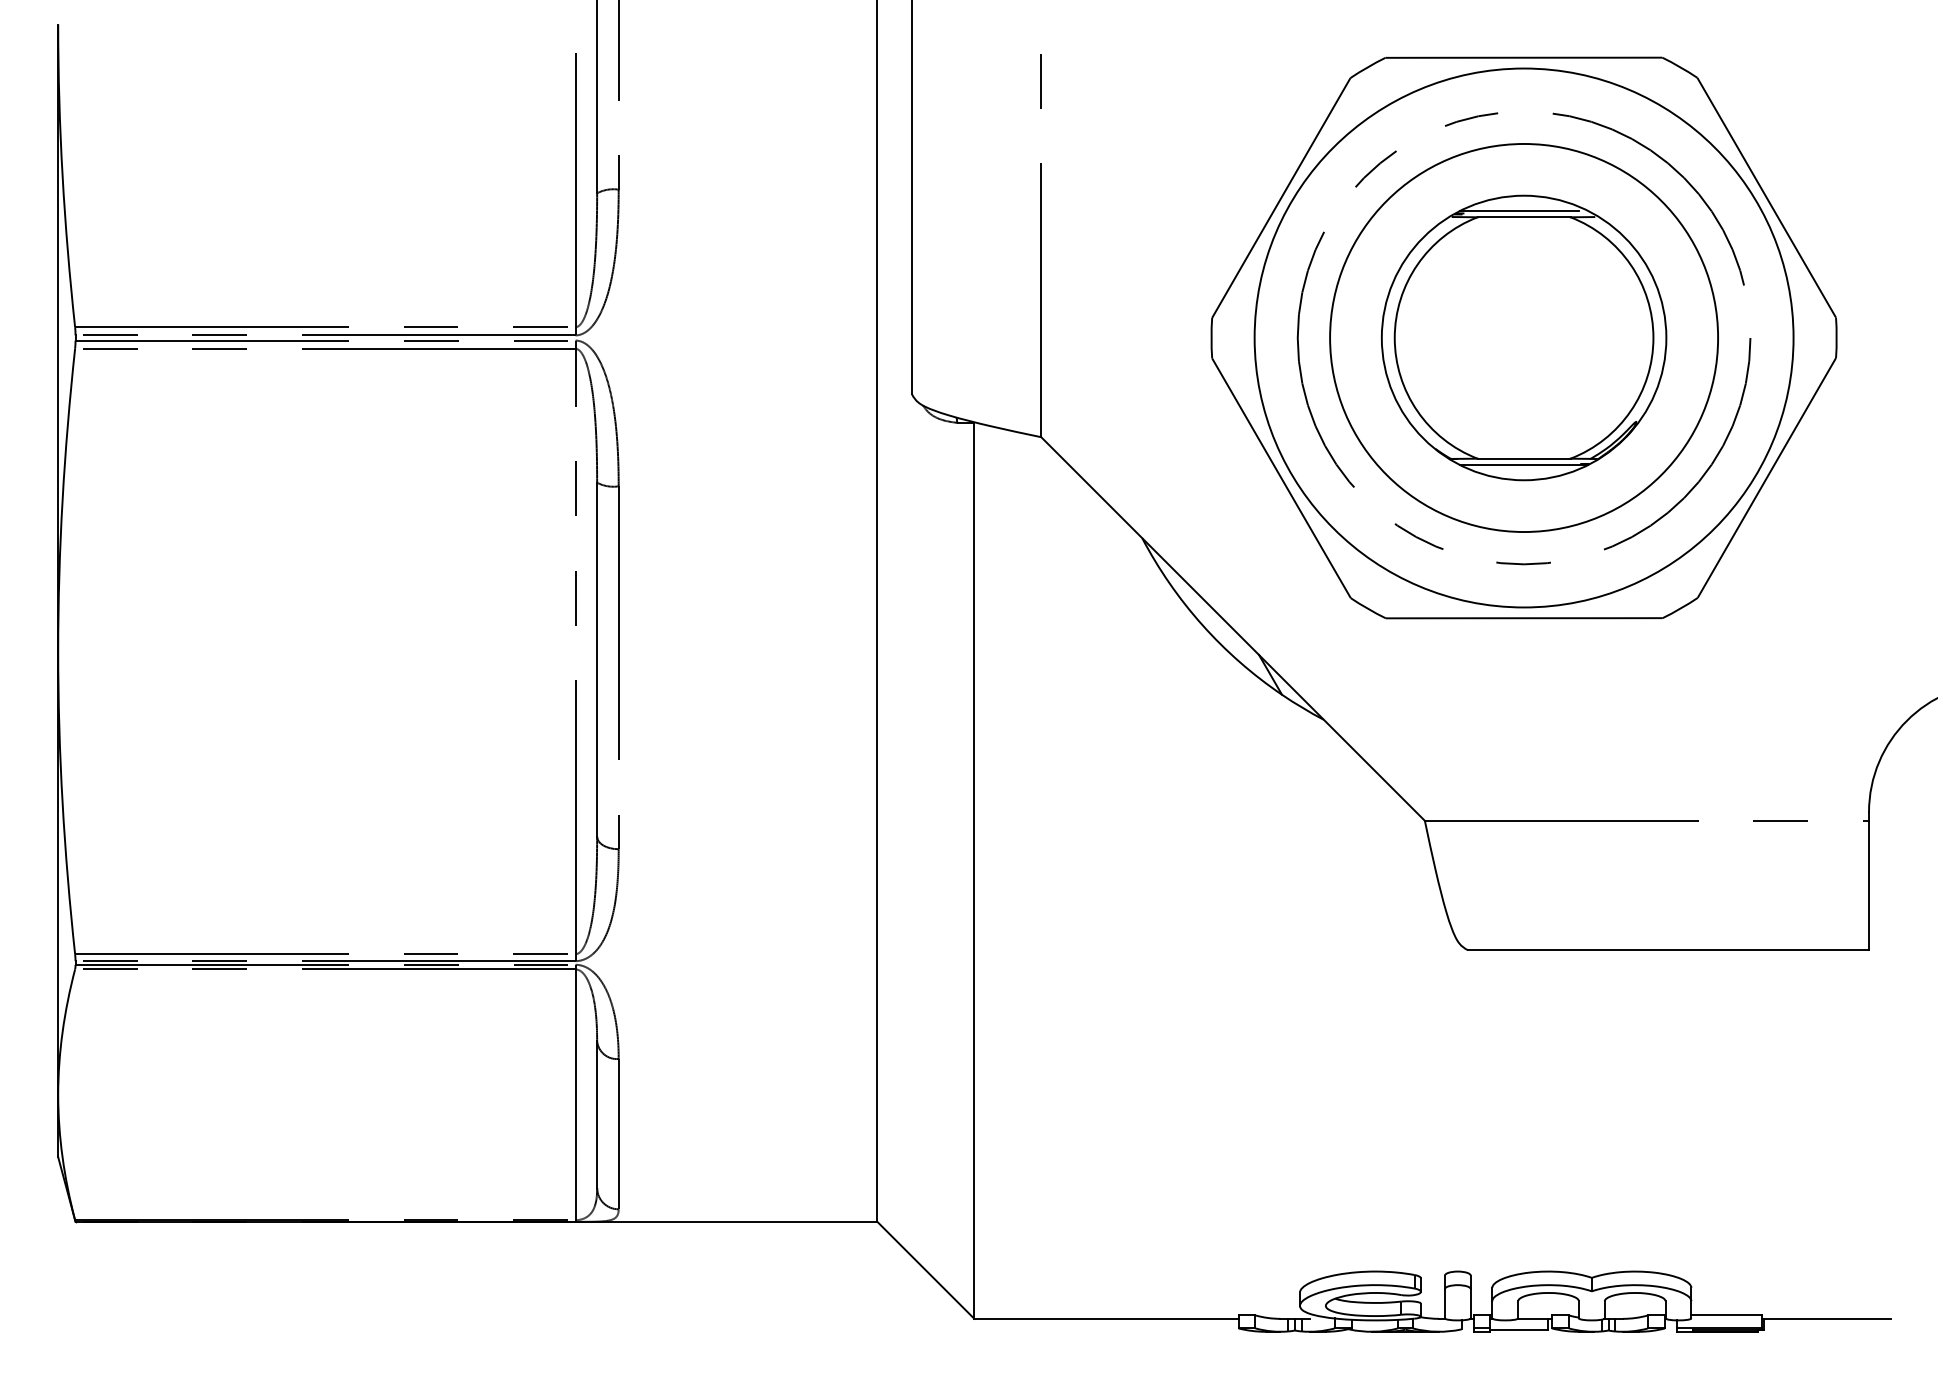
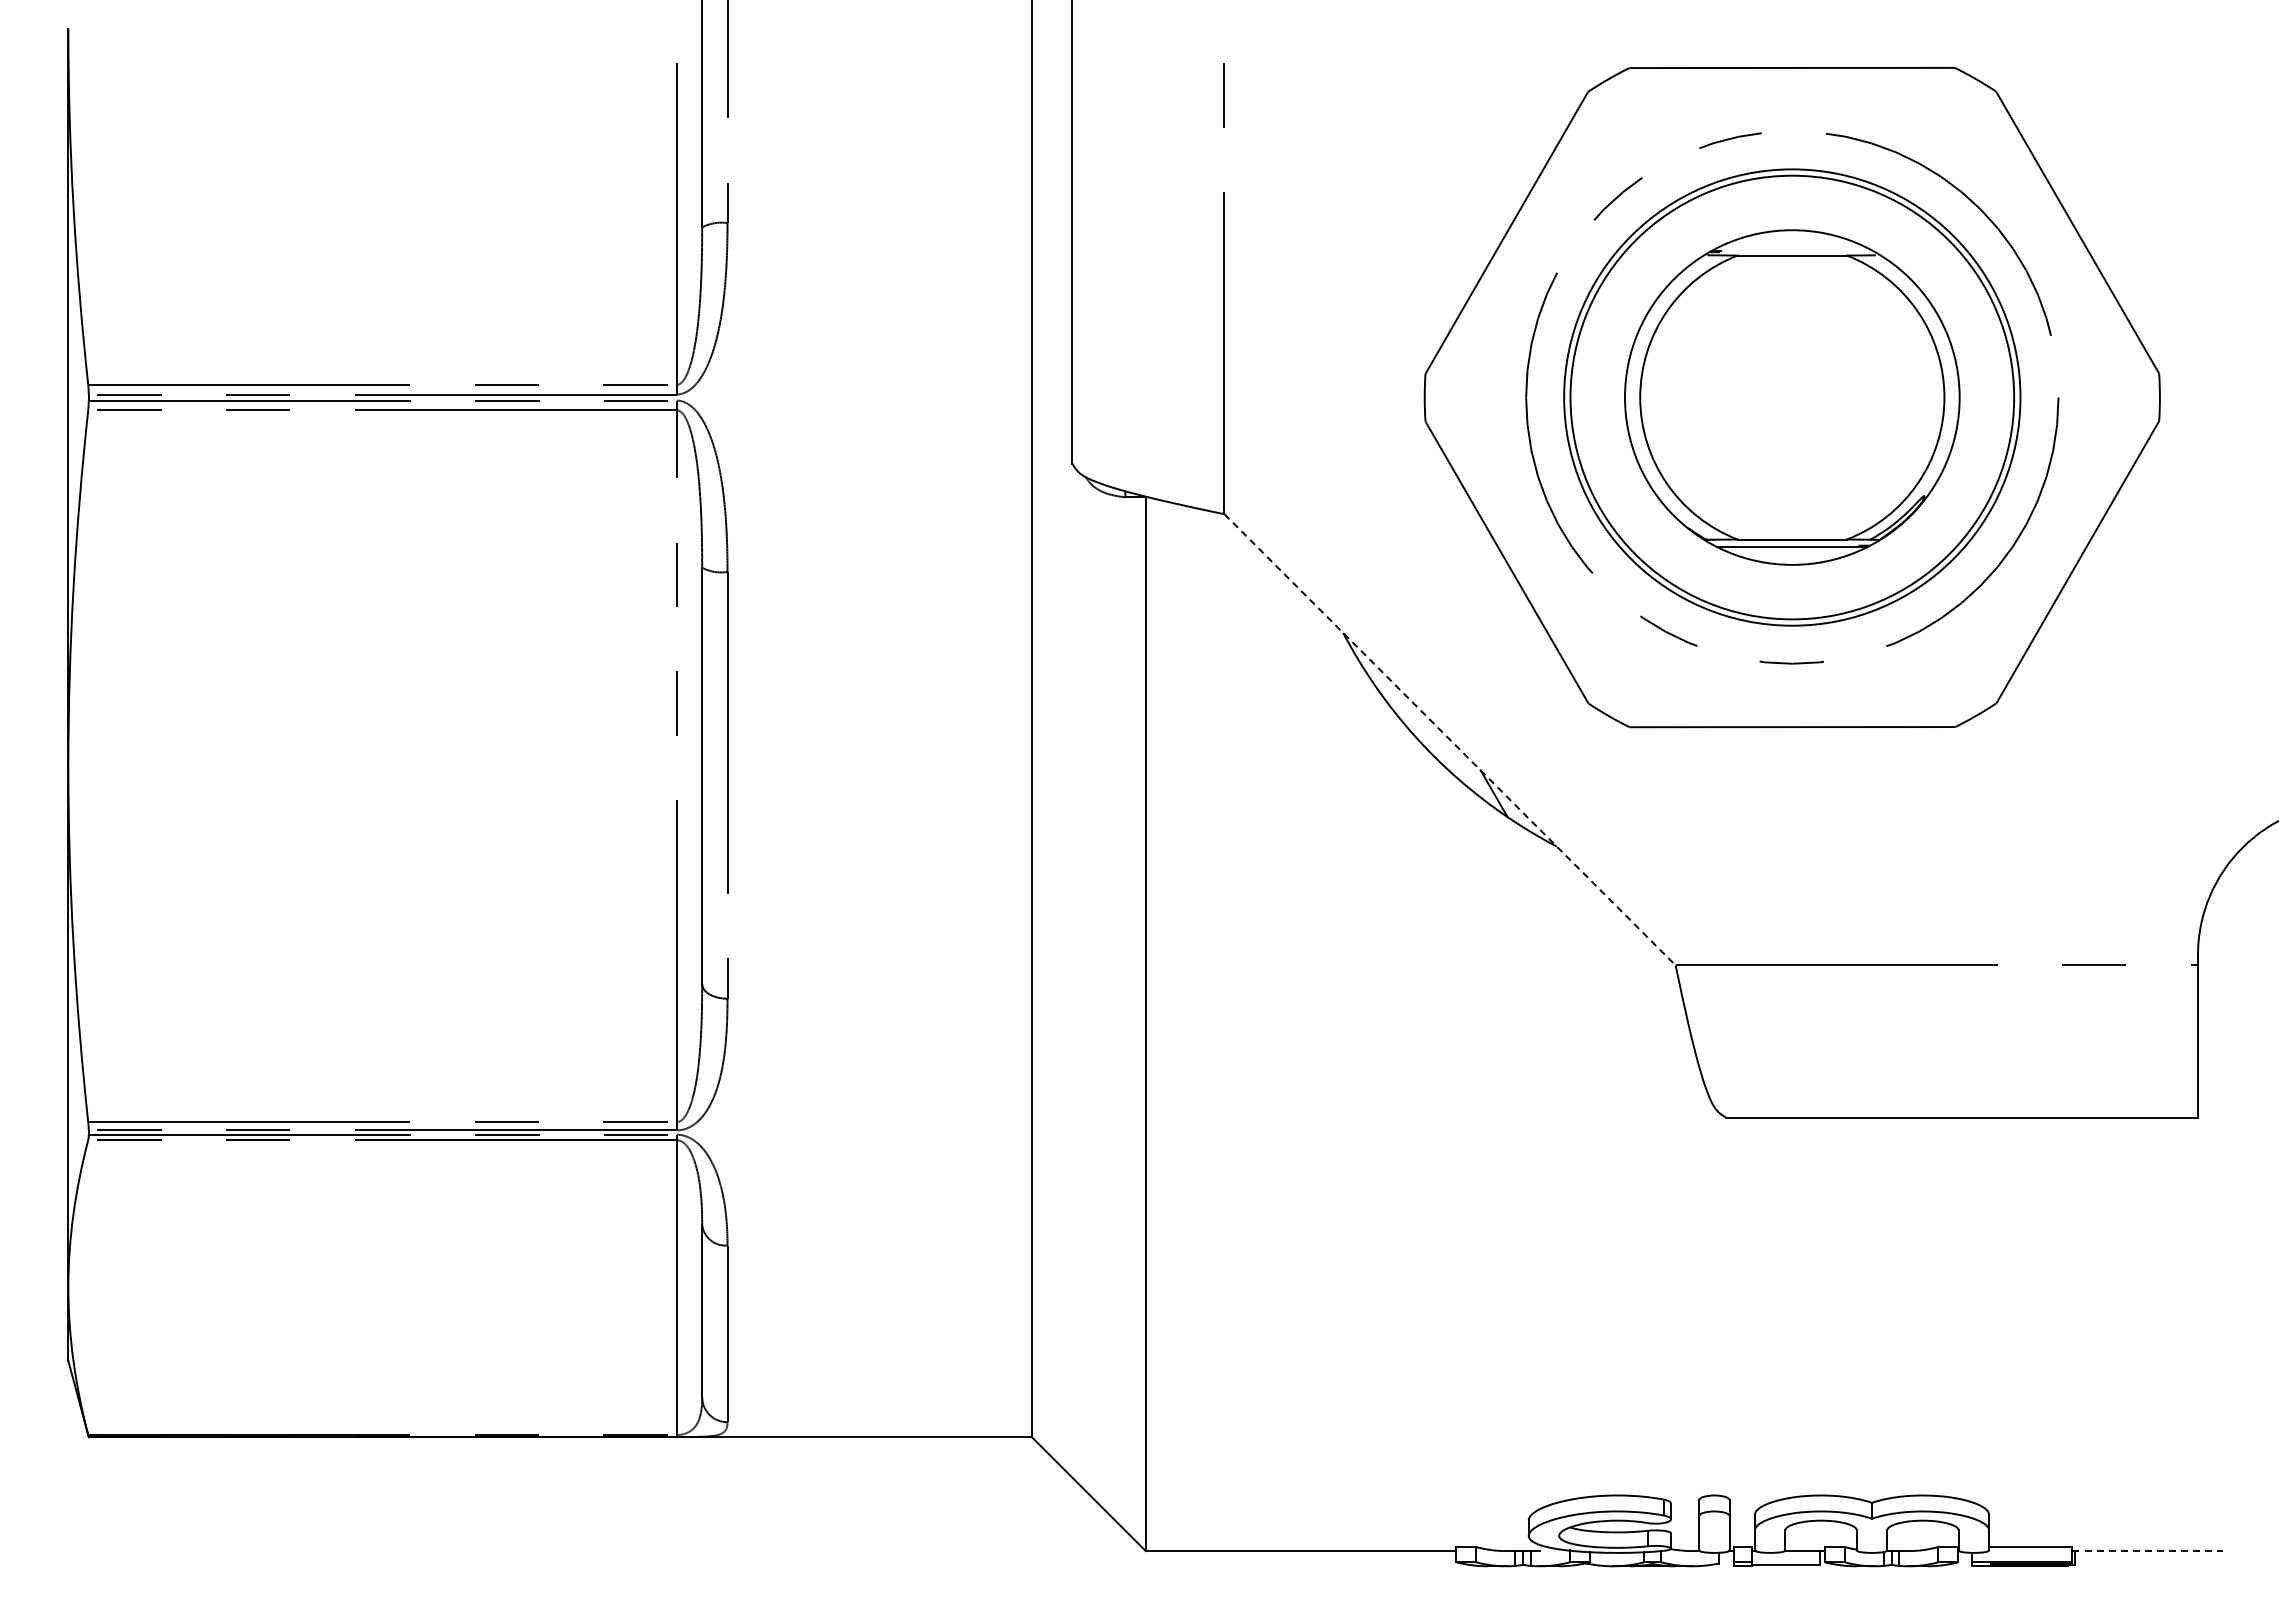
line: (1519, 210) -> (1786, 247), removed
circle: (1524, 337) -> (1792, 397), size x0.7
line: (1233, 629) -> (1450, 740), solid -> dashed
line: (1826, 1319) -> (2148, 1551), solid -> dashed

